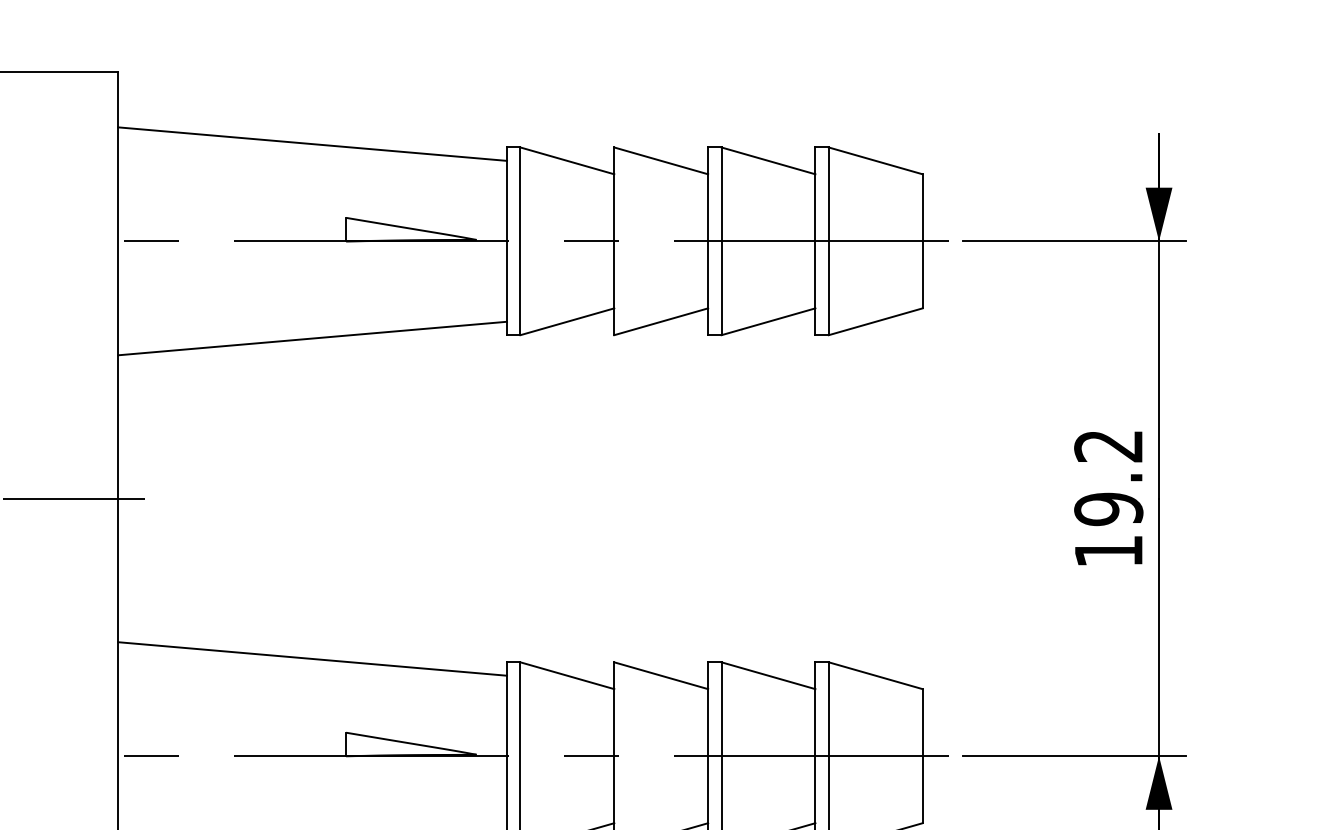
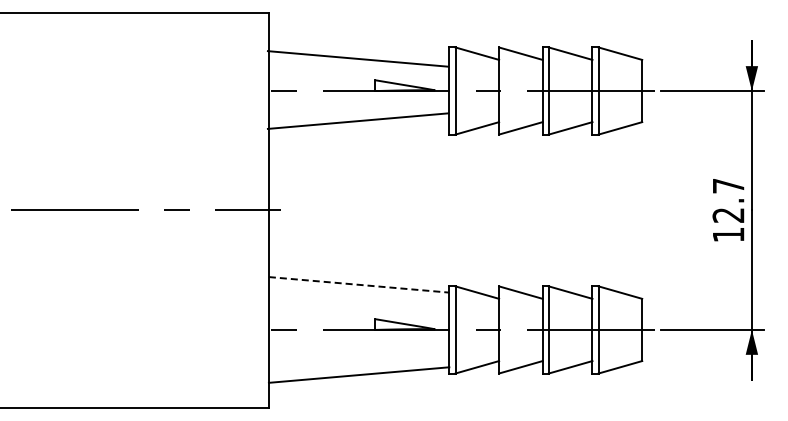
line: (311, 143) -> (357, 58), moved
line: (311, 337) -> (357, 120), moved
text: (1108, 479) -> (728, 201), 19.2 -> 12.7
line: (313, 658) -> (359, 284), solid -> dashed

